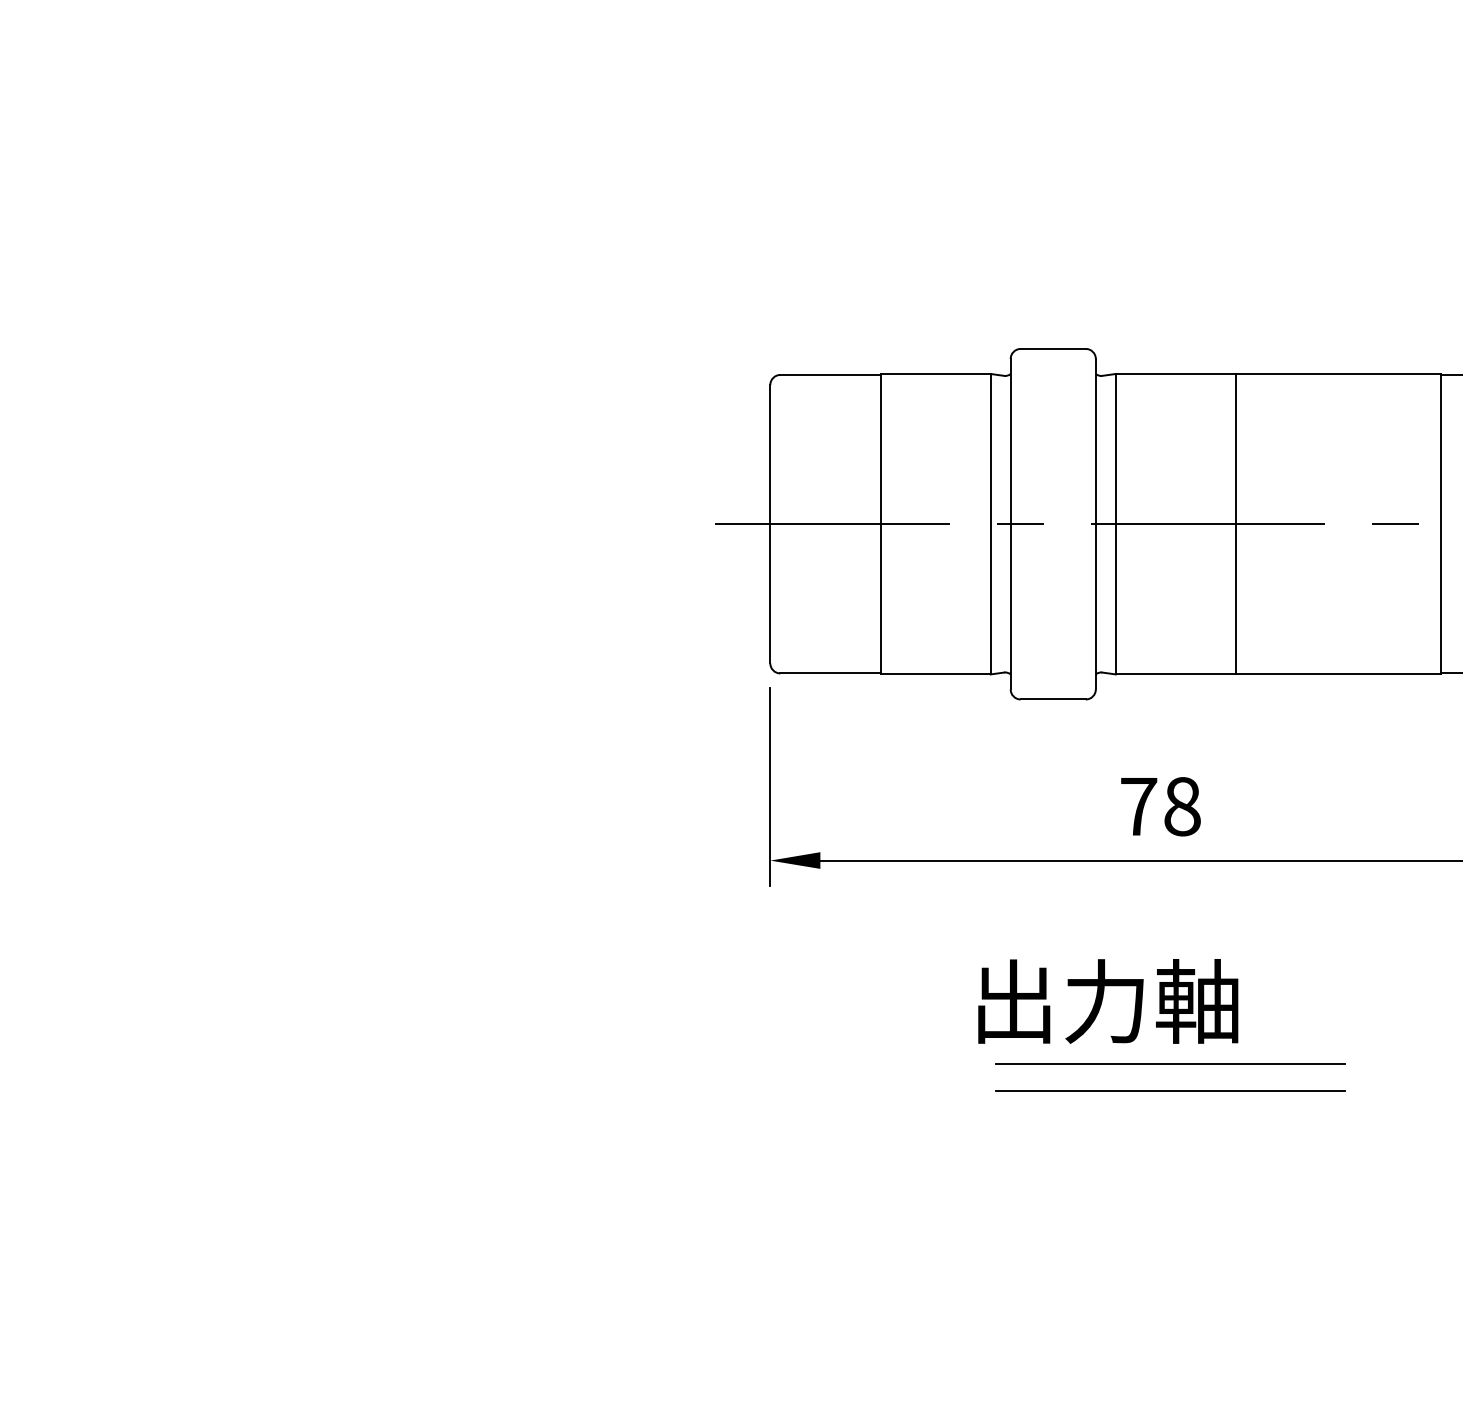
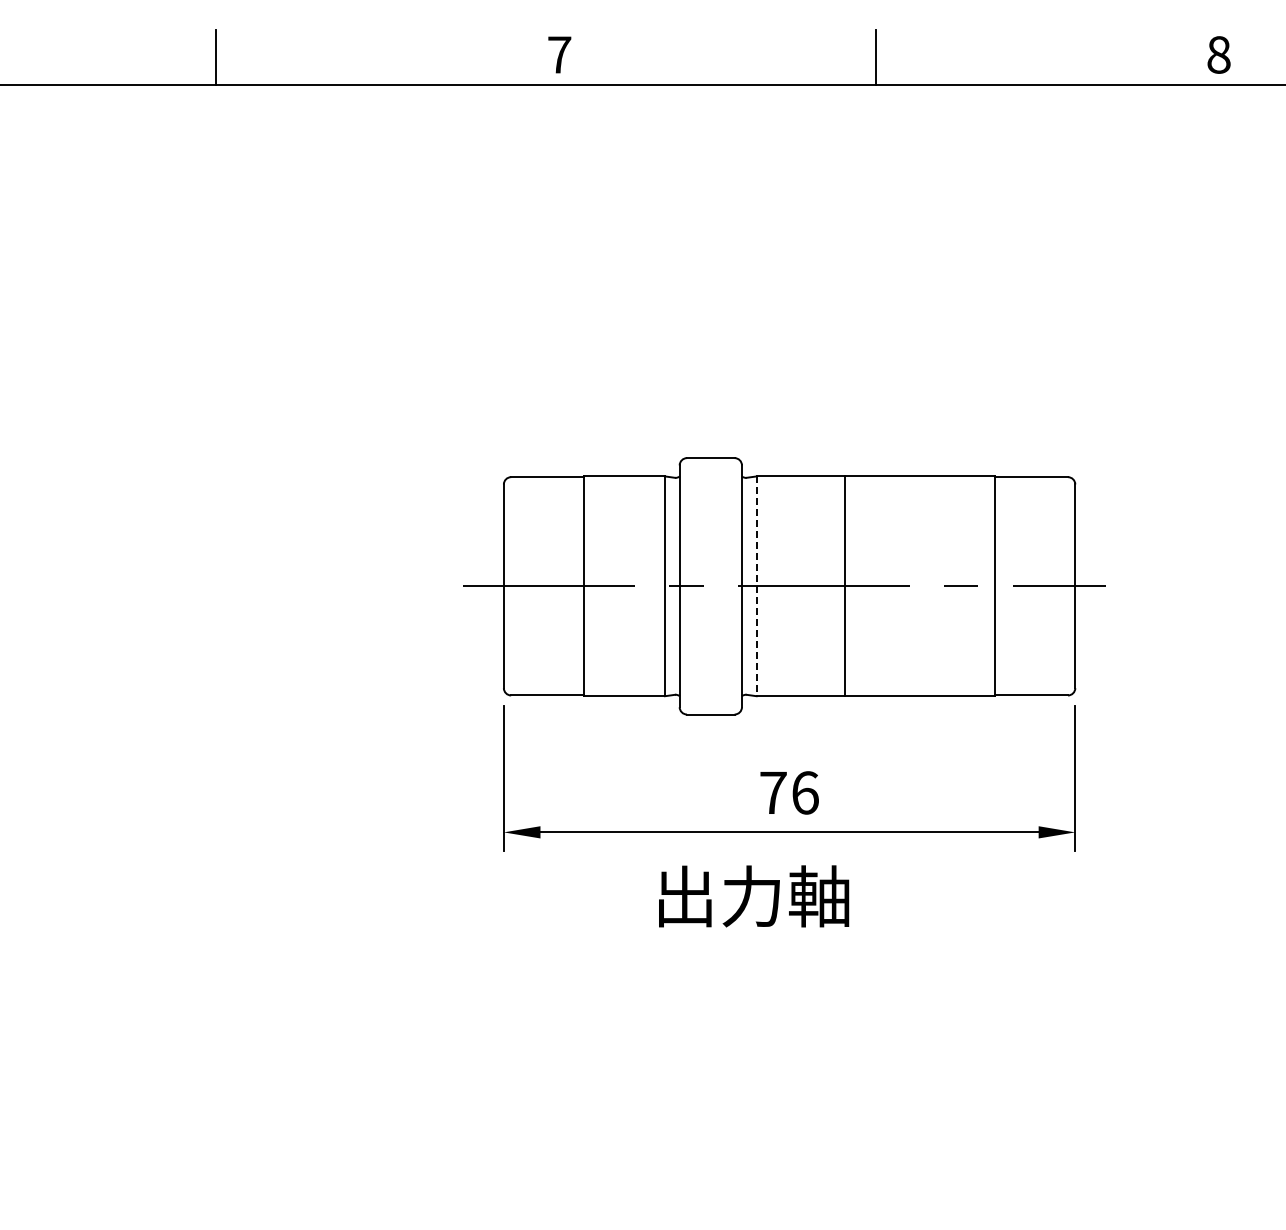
line: (1115, 524) -> (756, 586), solid -> dashed
text: (1182, 806) -> (805, 792), 78 -> 76
text: (1108, 1001) -> (754, 896), moved
line: (1170, 1064) -> (796, 981), removed
line: (1170, 1090) -> (796, 1000), removed

